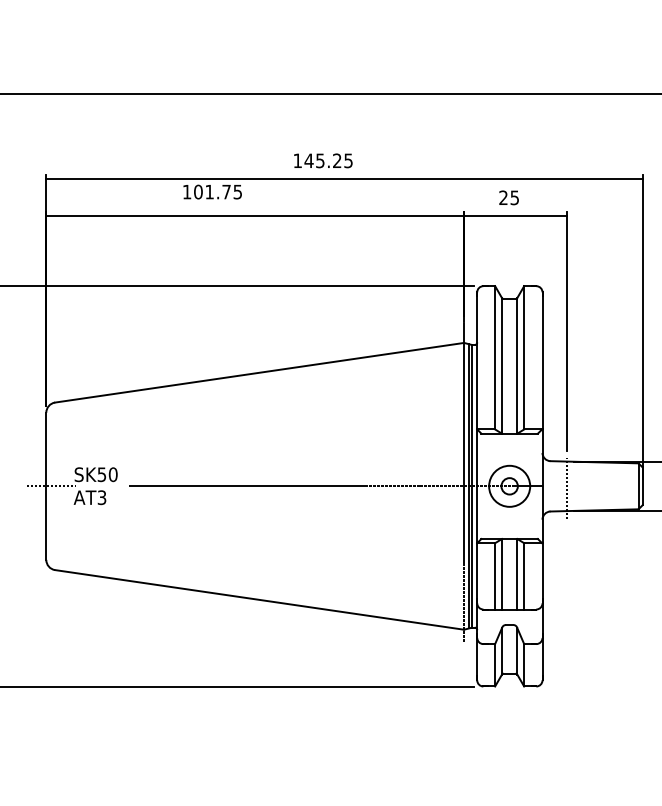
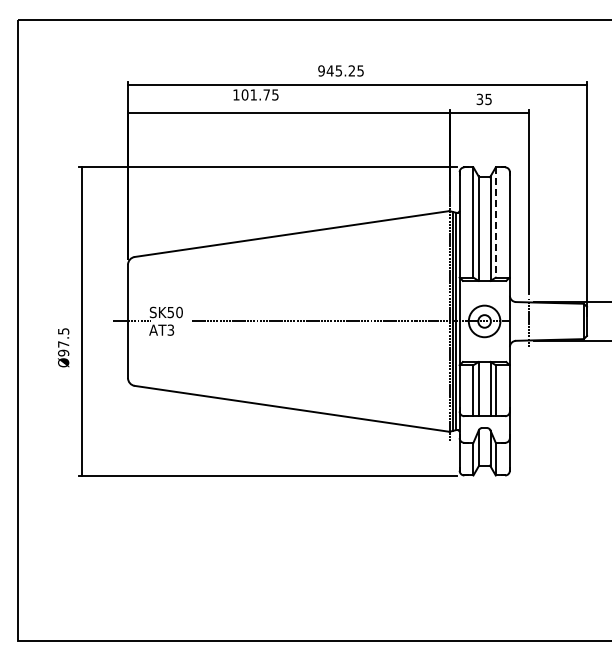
text: (297, 160) -> (321, 70), 145.25 -> 945.25
text: (503, 197) -> (479, 99), 25 -> 35
line: (523, 359) -> (495, 223), solid -> dashed

